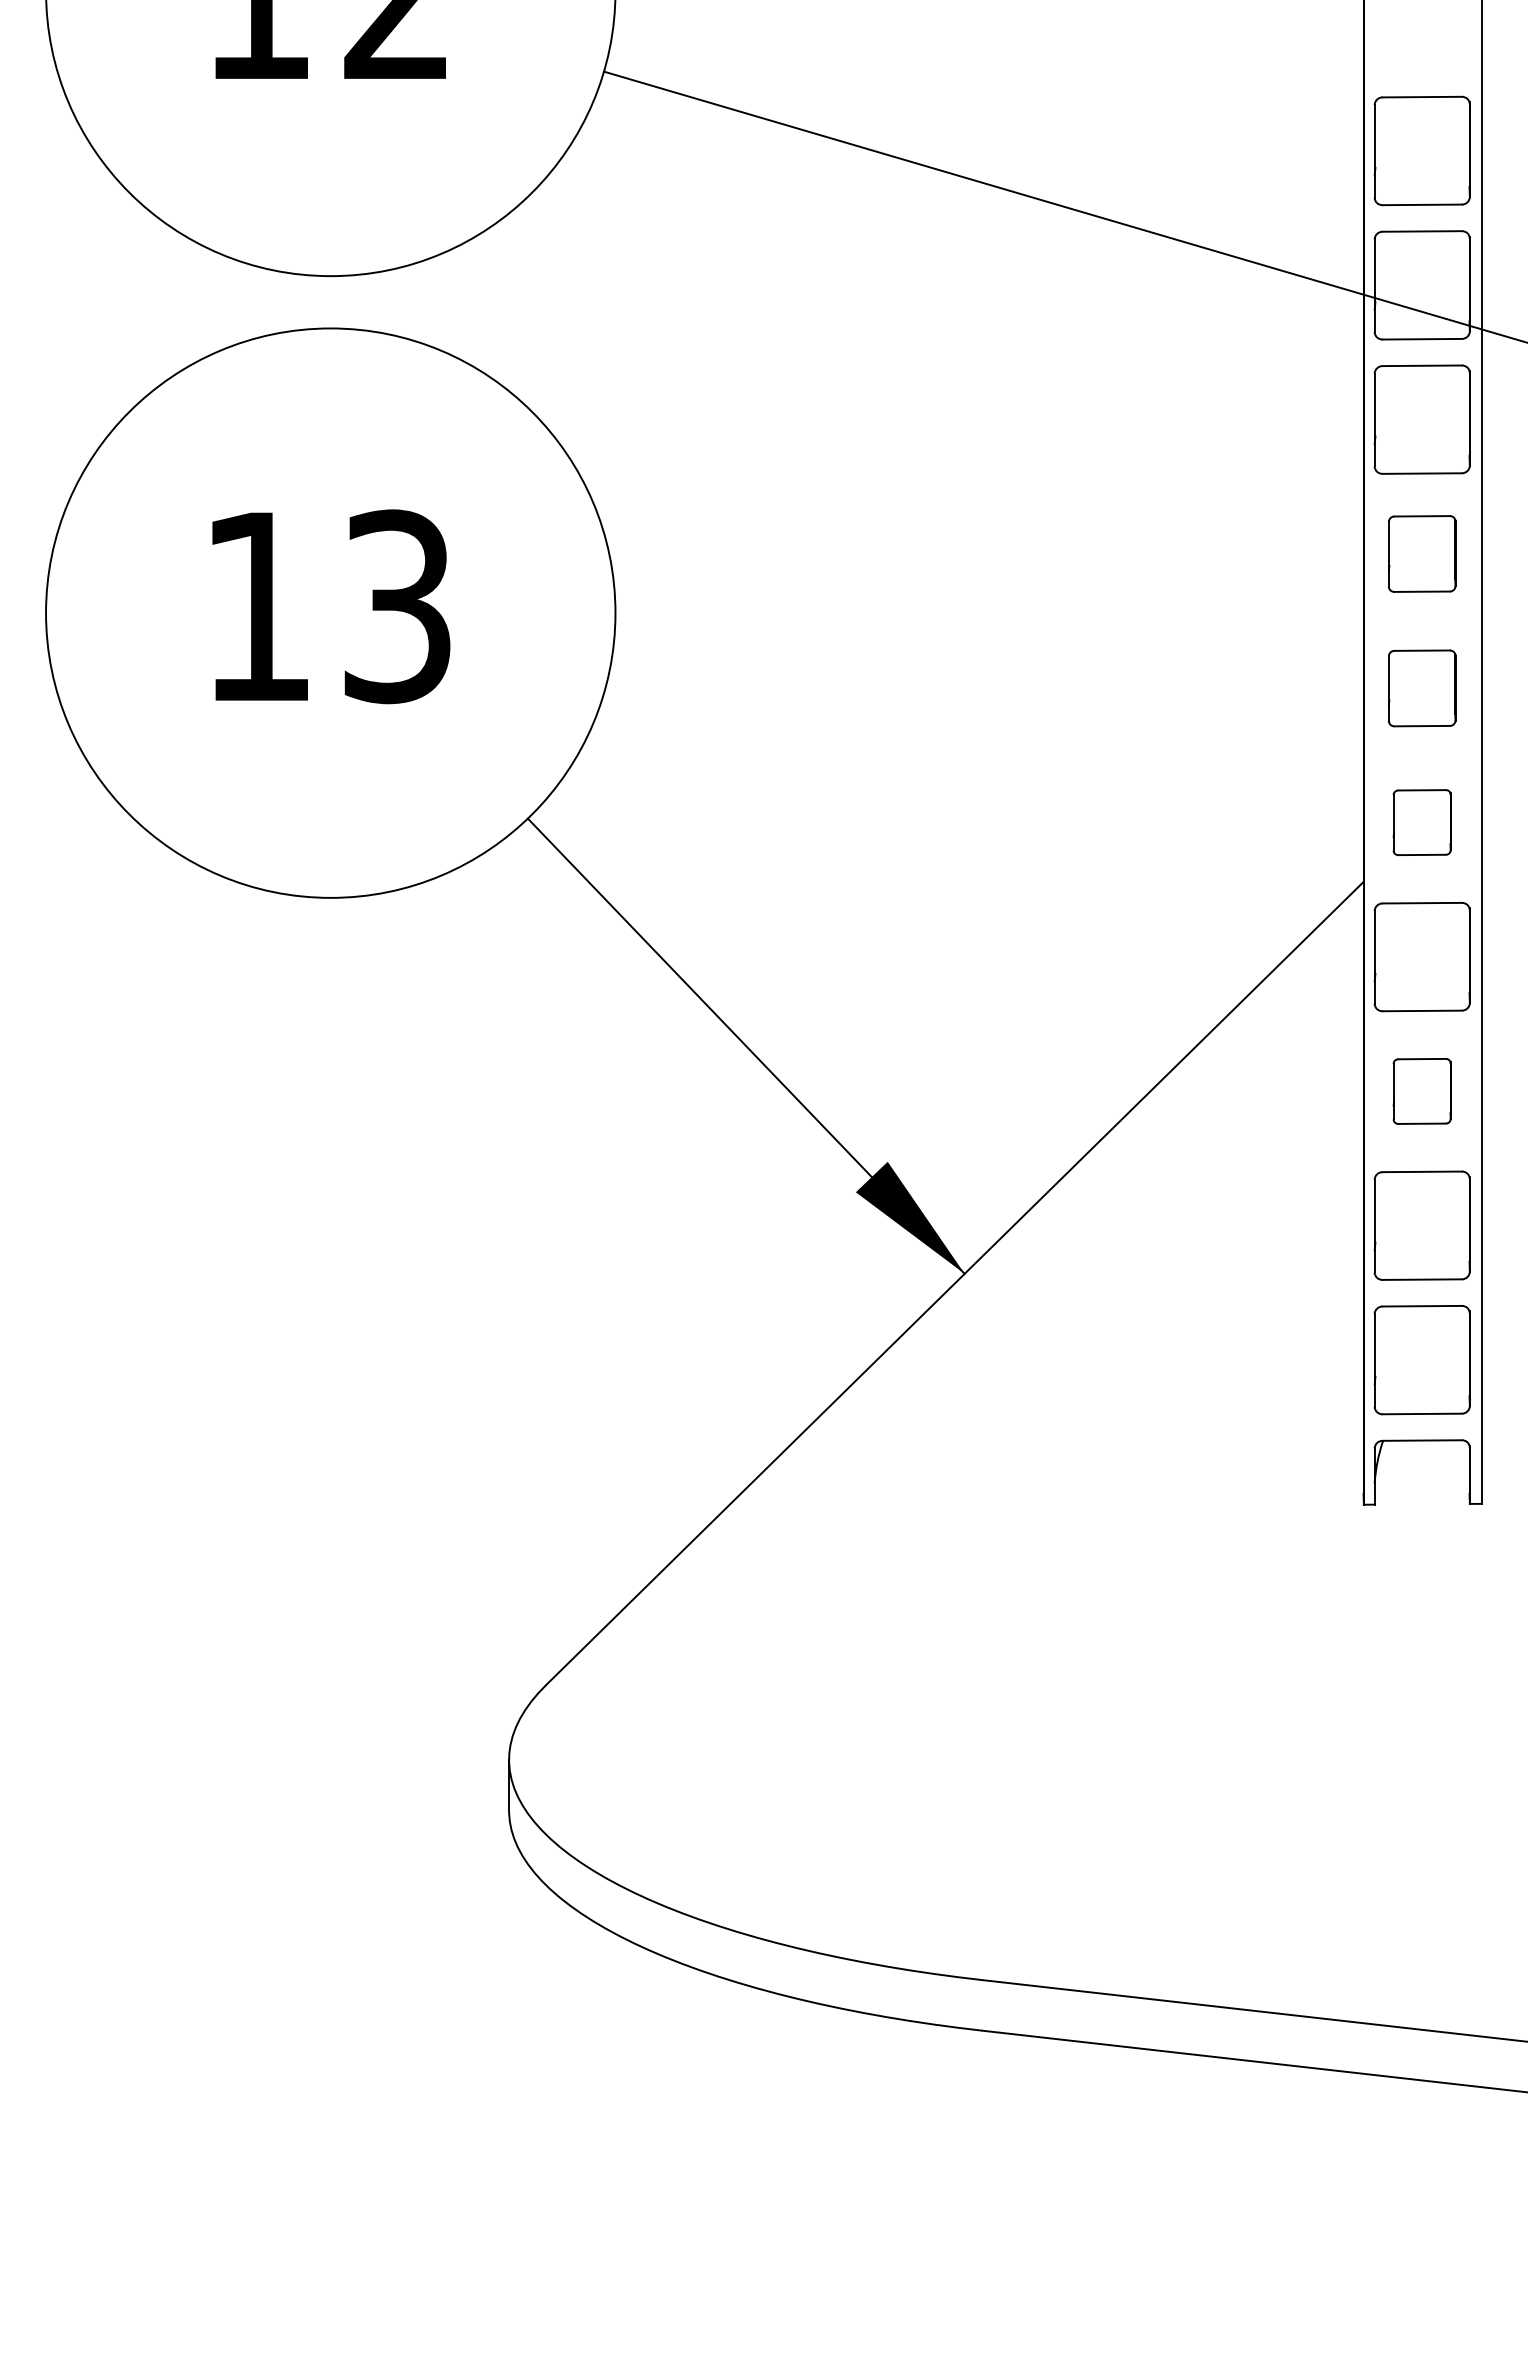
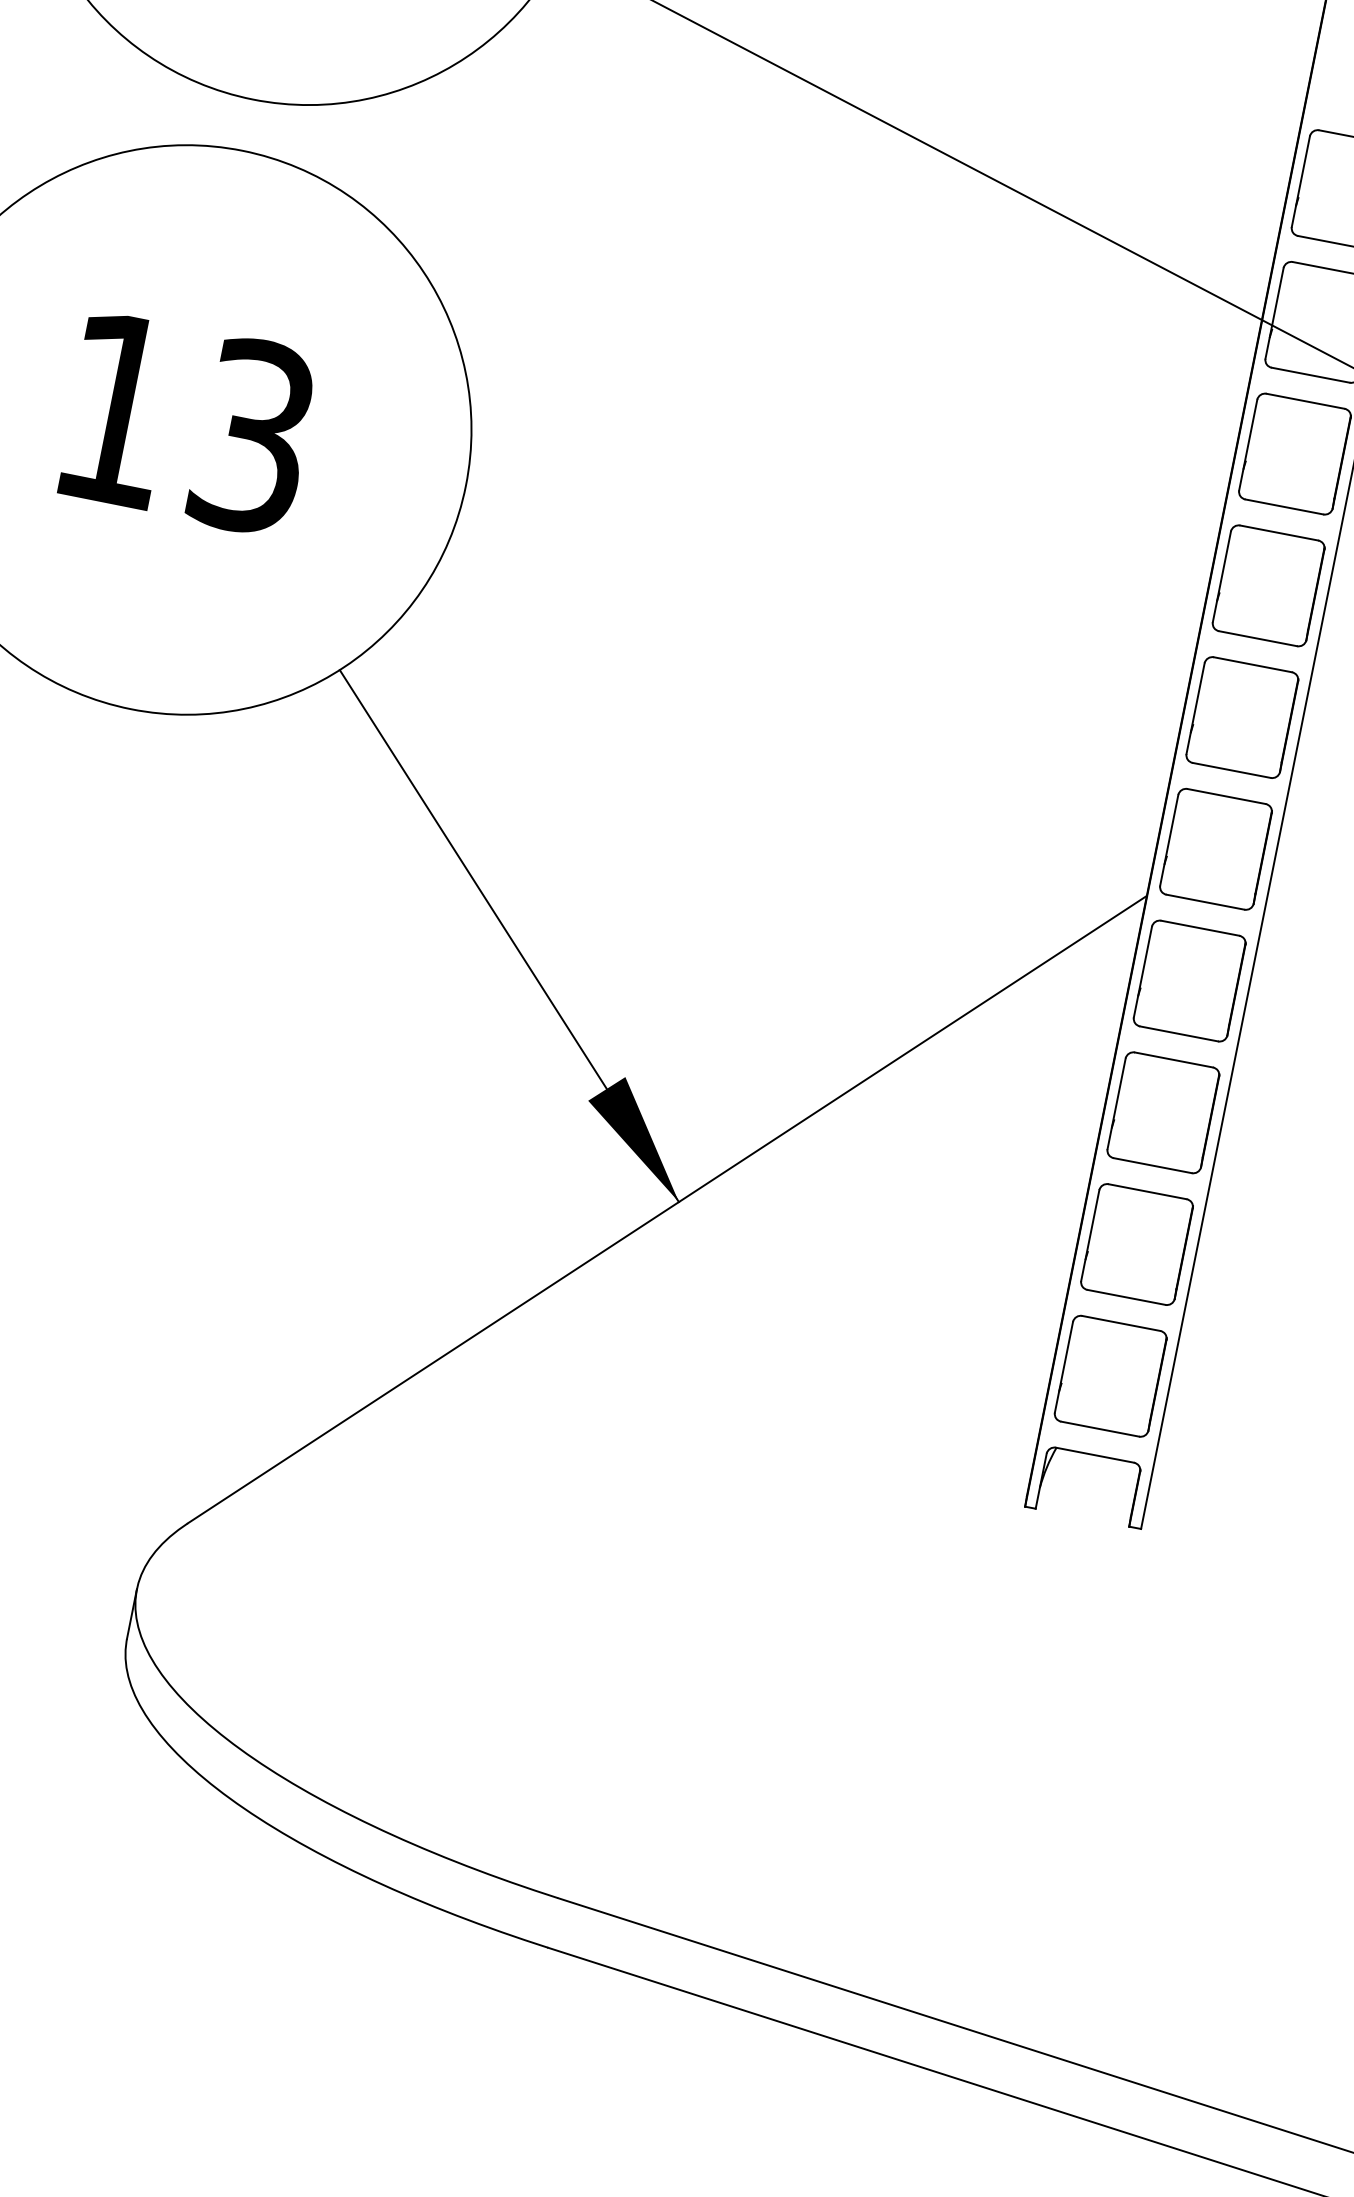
part: (1421, 553) -> (1268, 585), size x1.43
part: (1421, 688) -> (1241, 717), size x1.43
part: (1421, 822) -> (1215, 848), size x1.67
part: (1421, 1091) -> (1162, 1112), size x1.67

